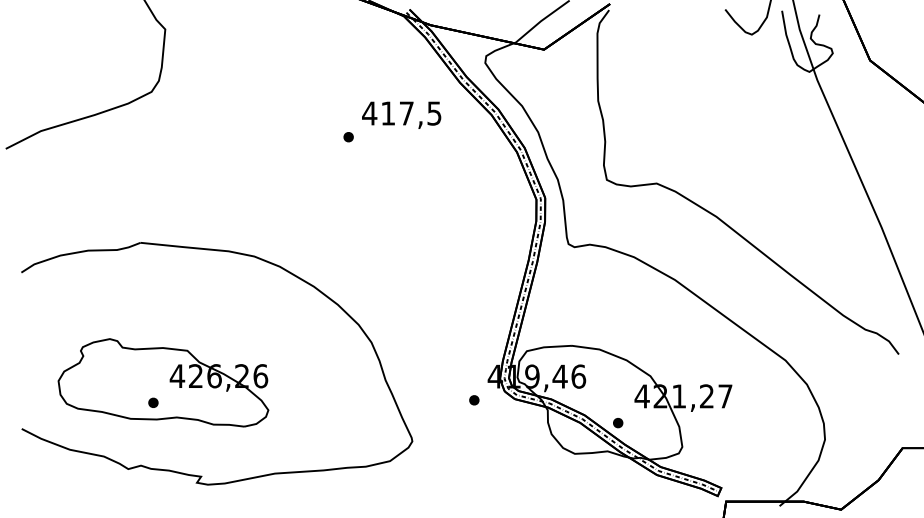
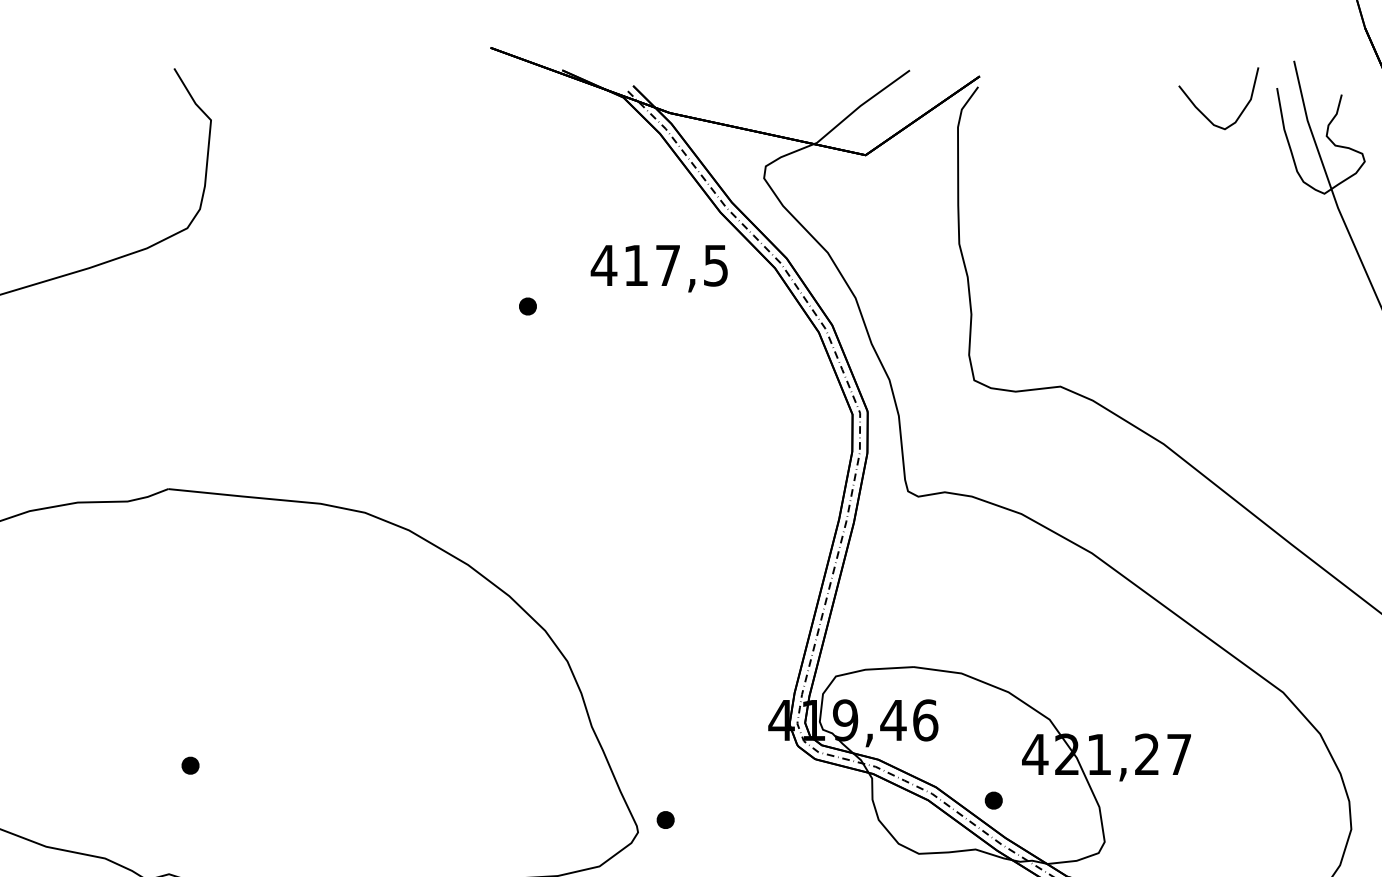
text: (401, 114) -> (659, 267), moved
part: (163, 382) -> (207, 730), removed
part: (474, 400) -> (665, 820), moved

